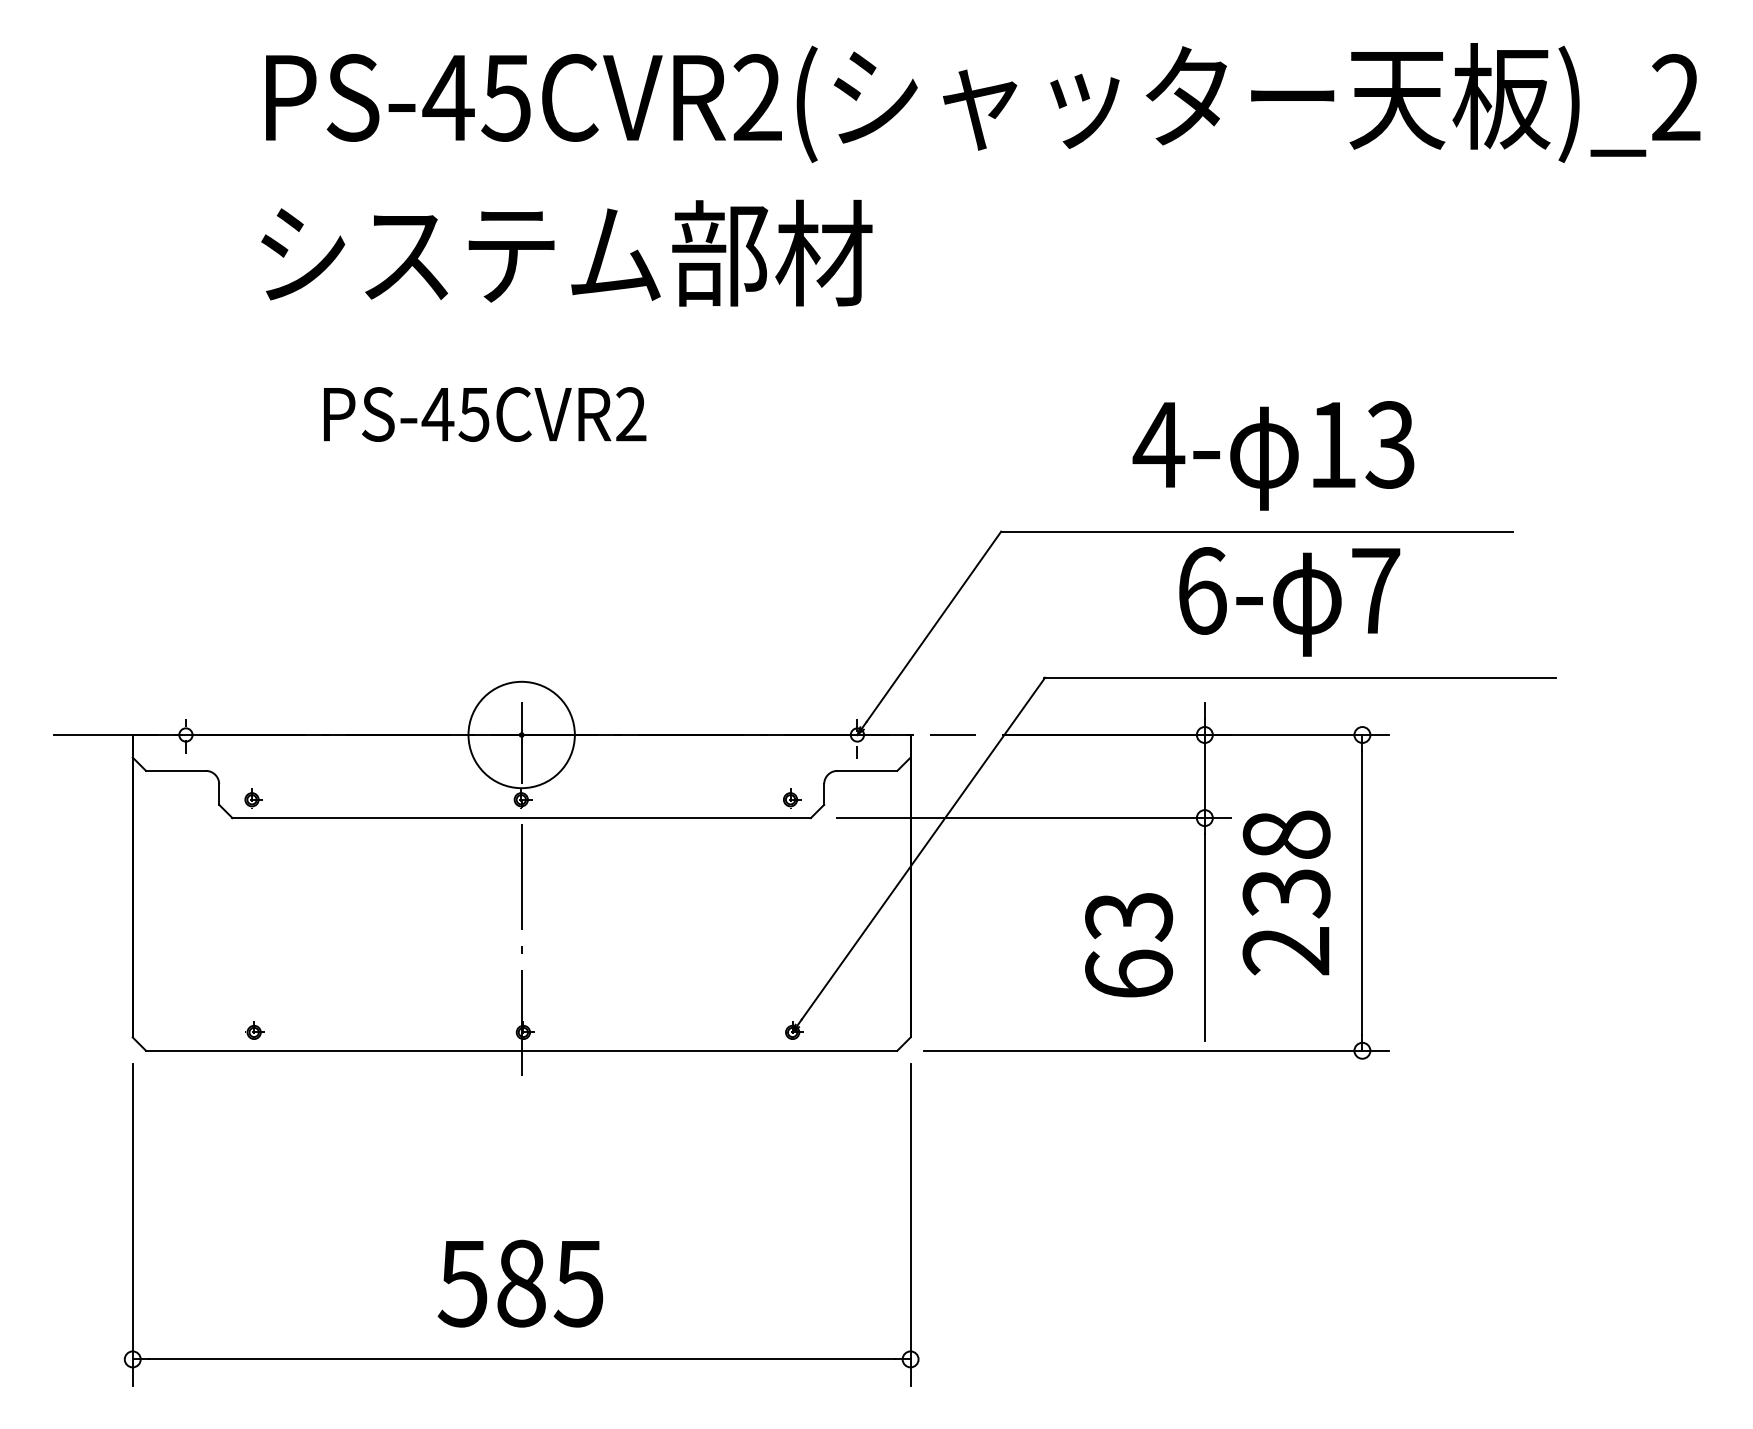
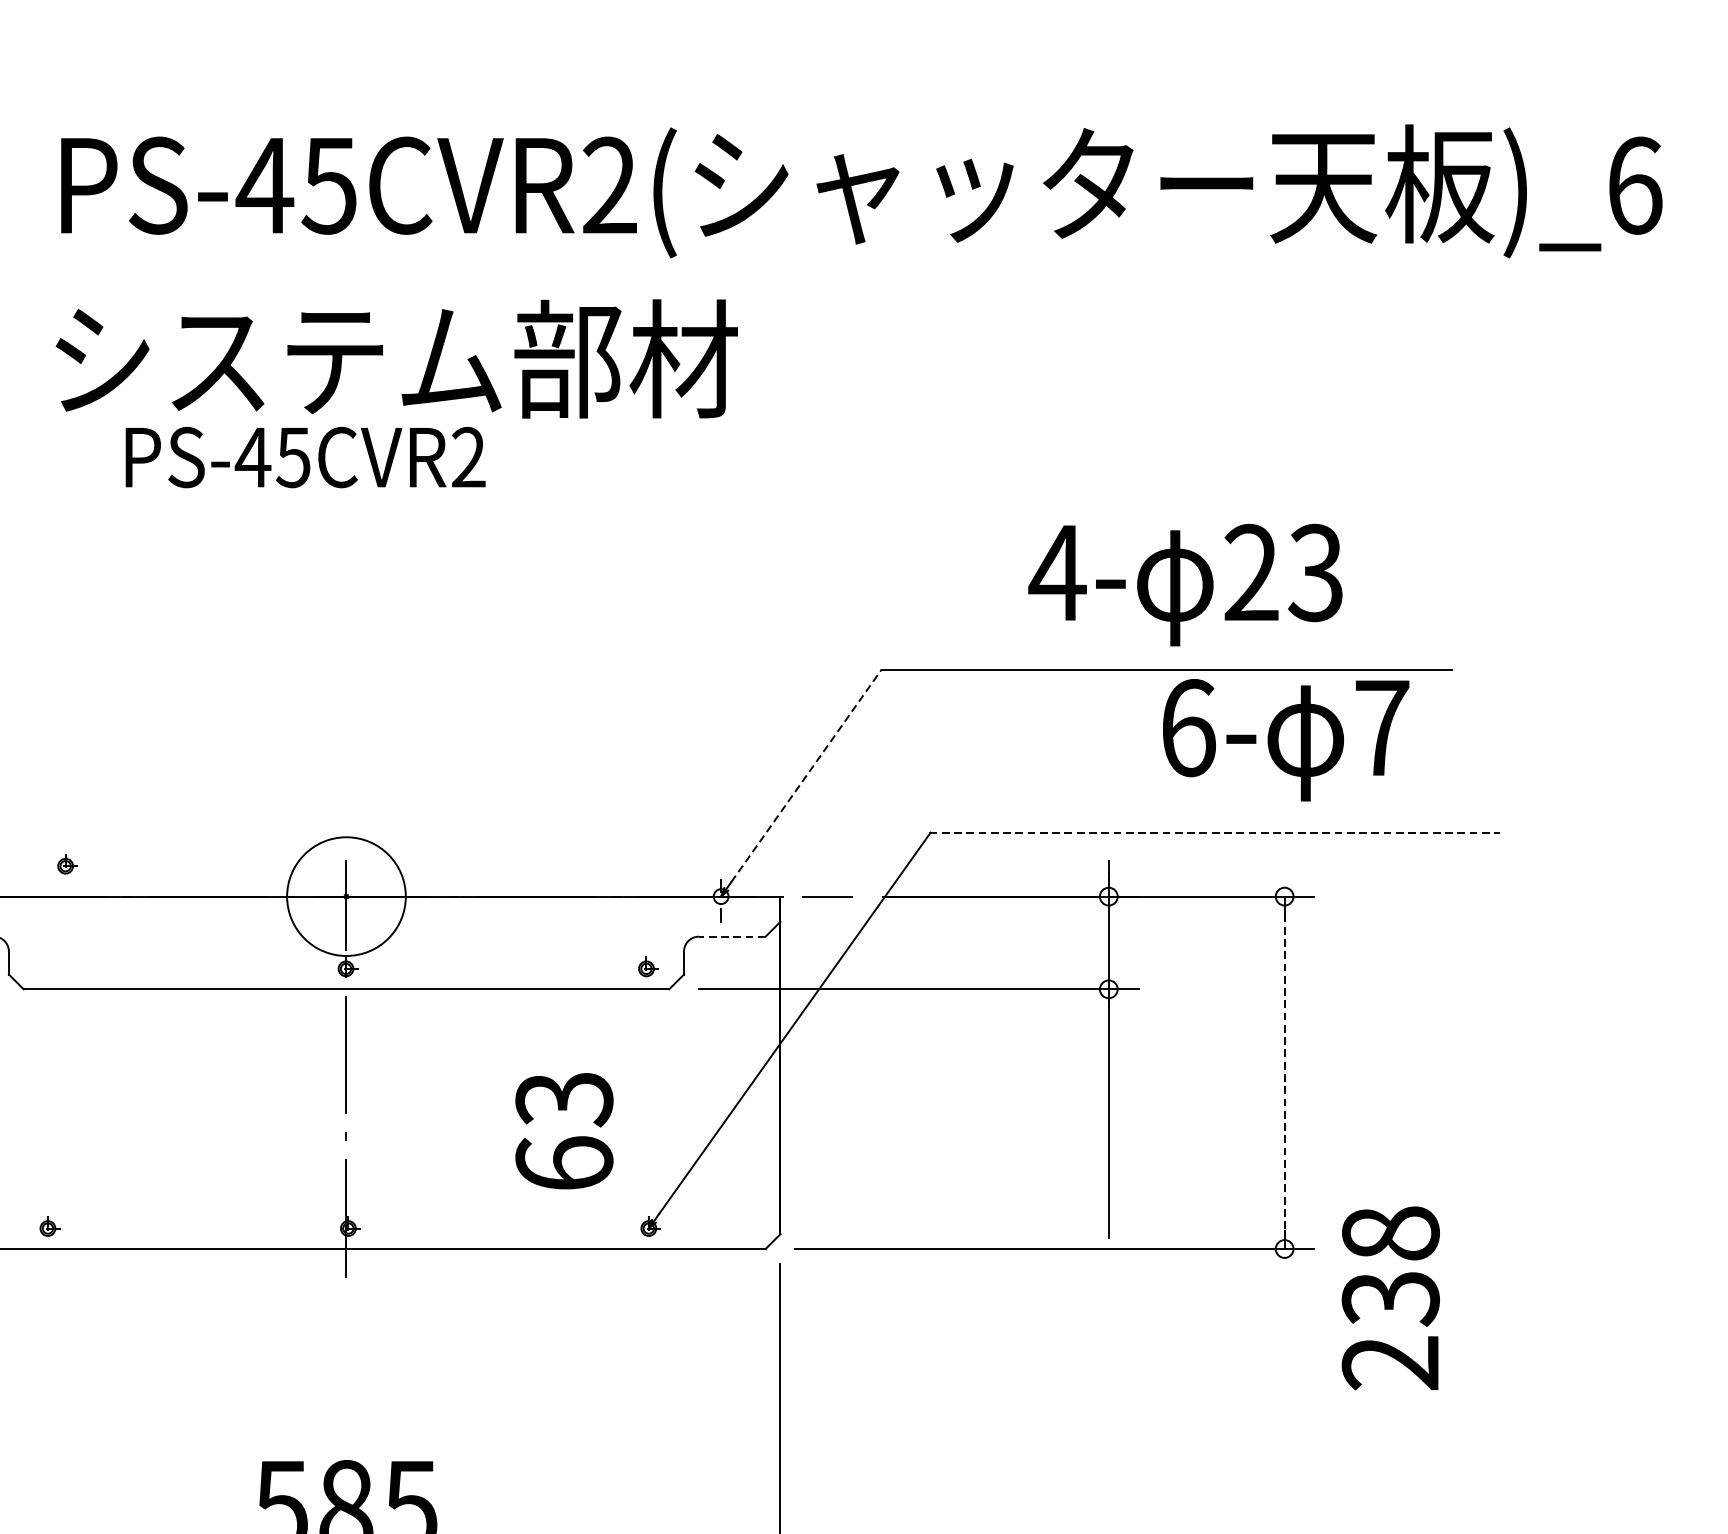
text: (1676, 97) -> (1635, 185), )_2 -> )_6
text: (485, 414) -> (306, 457), moved
text: (1332, 444) -> (1251, 572), 13 -> 23
text: (1289, 601) -> (1285, 739), moved
line: (933, 626) -> (806, 775), solid -> dashed
line: (1299, 677) -> (1214, 832), solid -> dashed
line: (867, 770) -> (732, 936), solid -> dashed
part: (253, 798) -> (67, 864), moved
text: (1286, 892) -> (1390, 1297), moved
line: (1362, 892) -> (1284, 1072), solid -> dashed
text: (1129, 945) -> (564, 1131), moved

